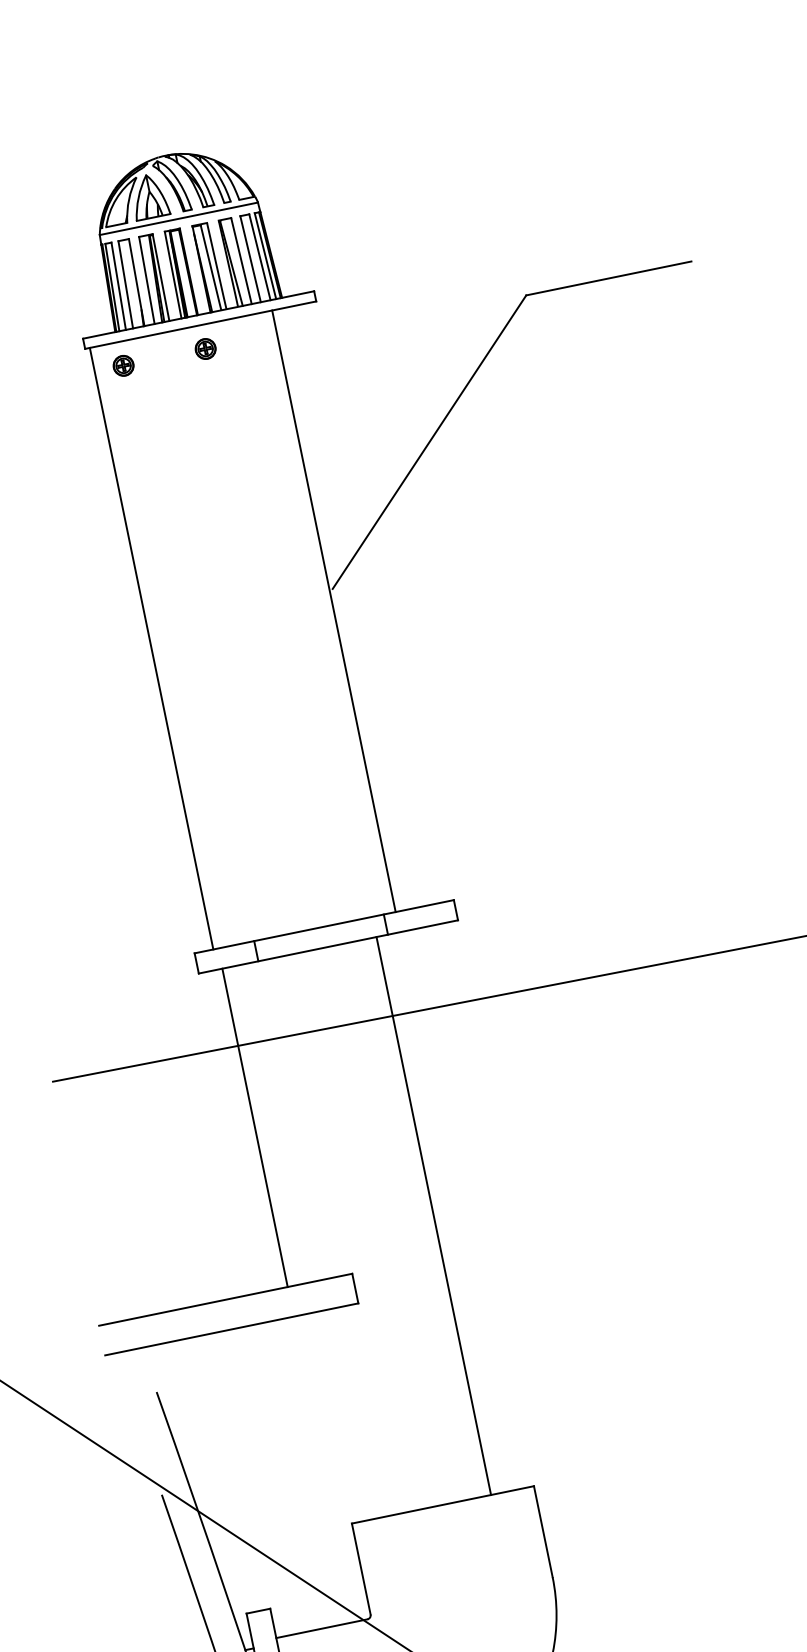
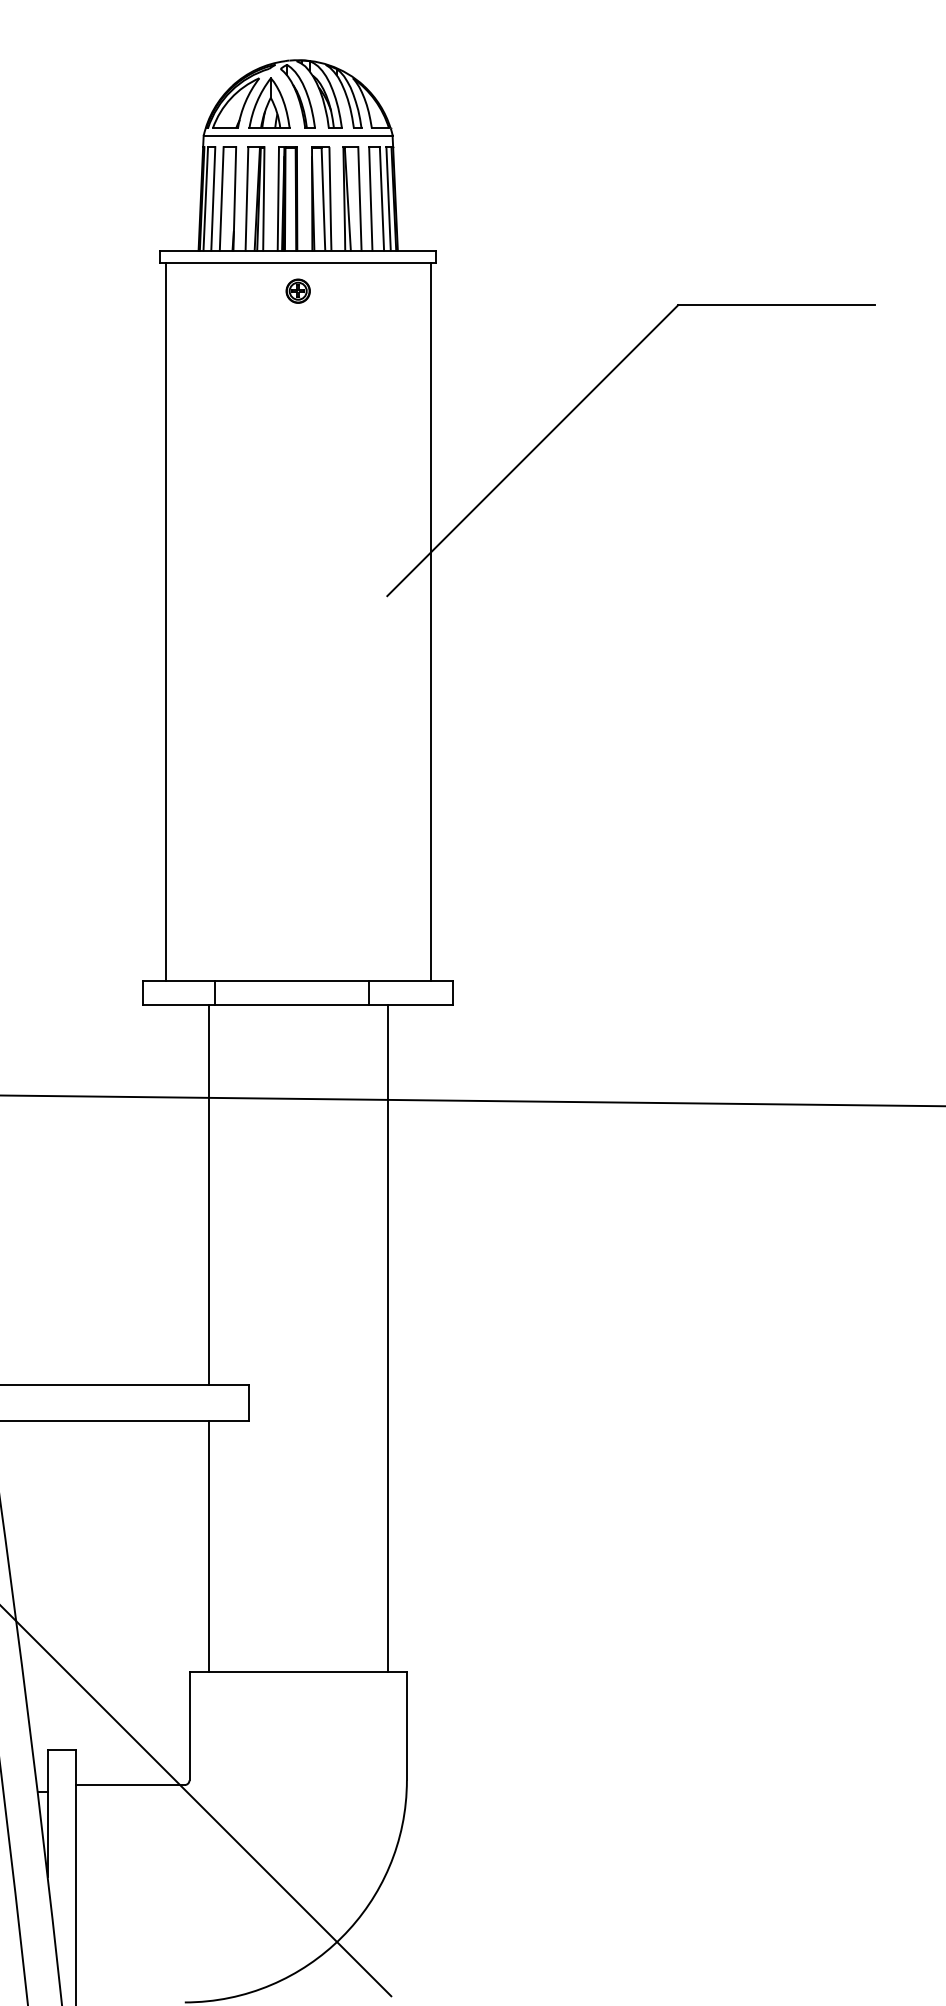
part: (122, 365) -> (199, 290), removed
line: (333, 610) -> (430, 621), moved
line: (255, 1127) -> (208, 1195), moved
line: (433, 1216) -> (387, 1338), moved
line: (346, 1414) -> (208, 1545), added

